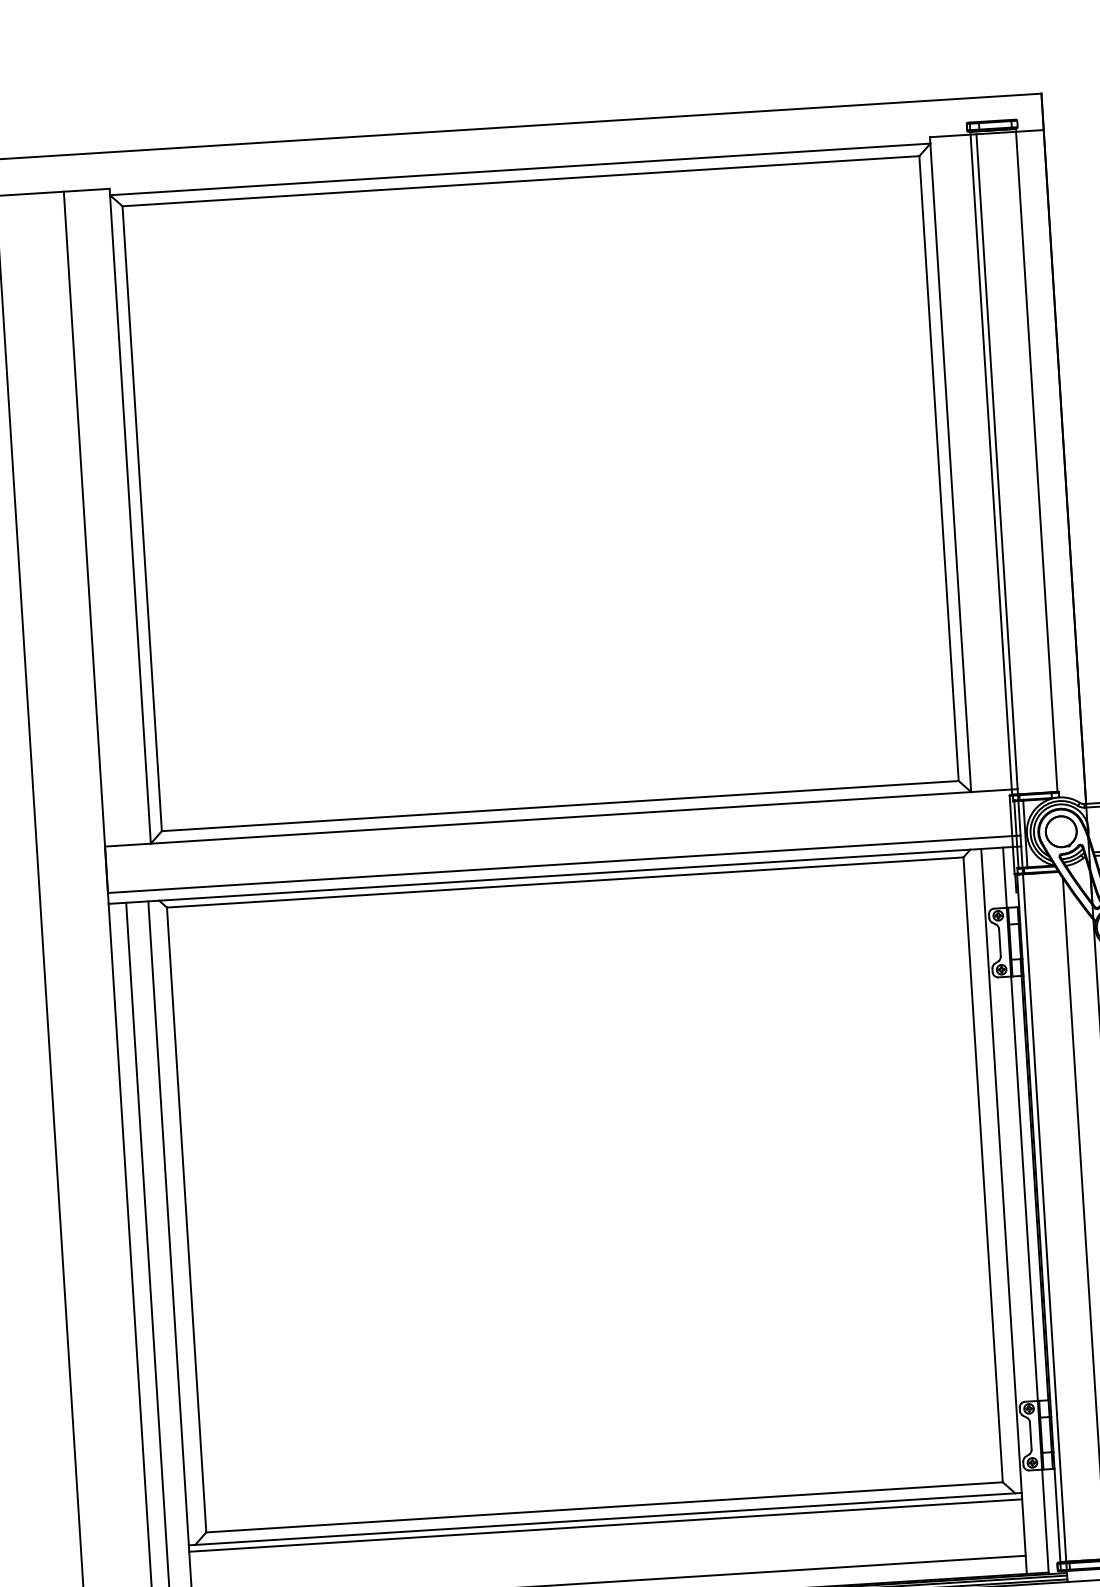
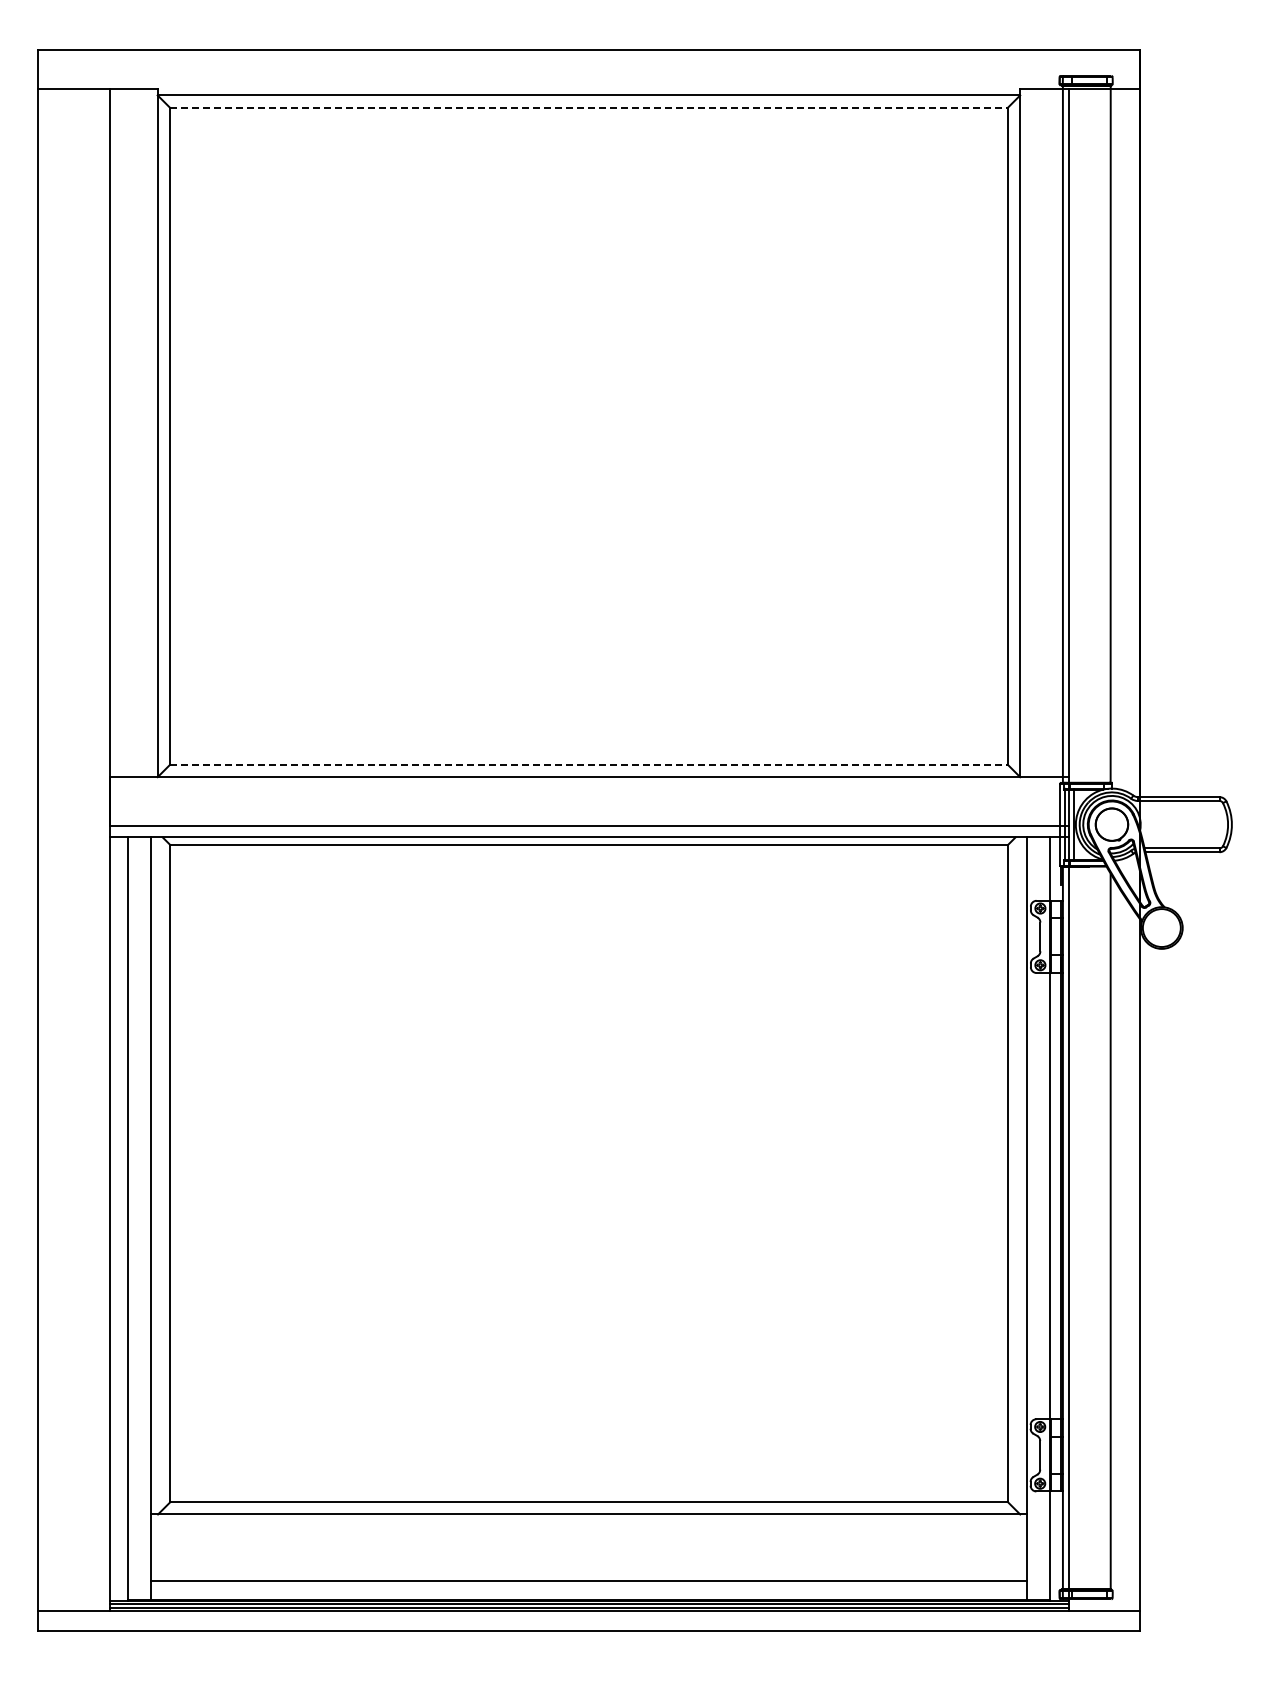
line: (520, 180) -> (588, 107), solid -> dashed
line: (559, 805) -> (588, 764), solid -> dashed
line: (606, 1525) -> (589, 1521), removed

